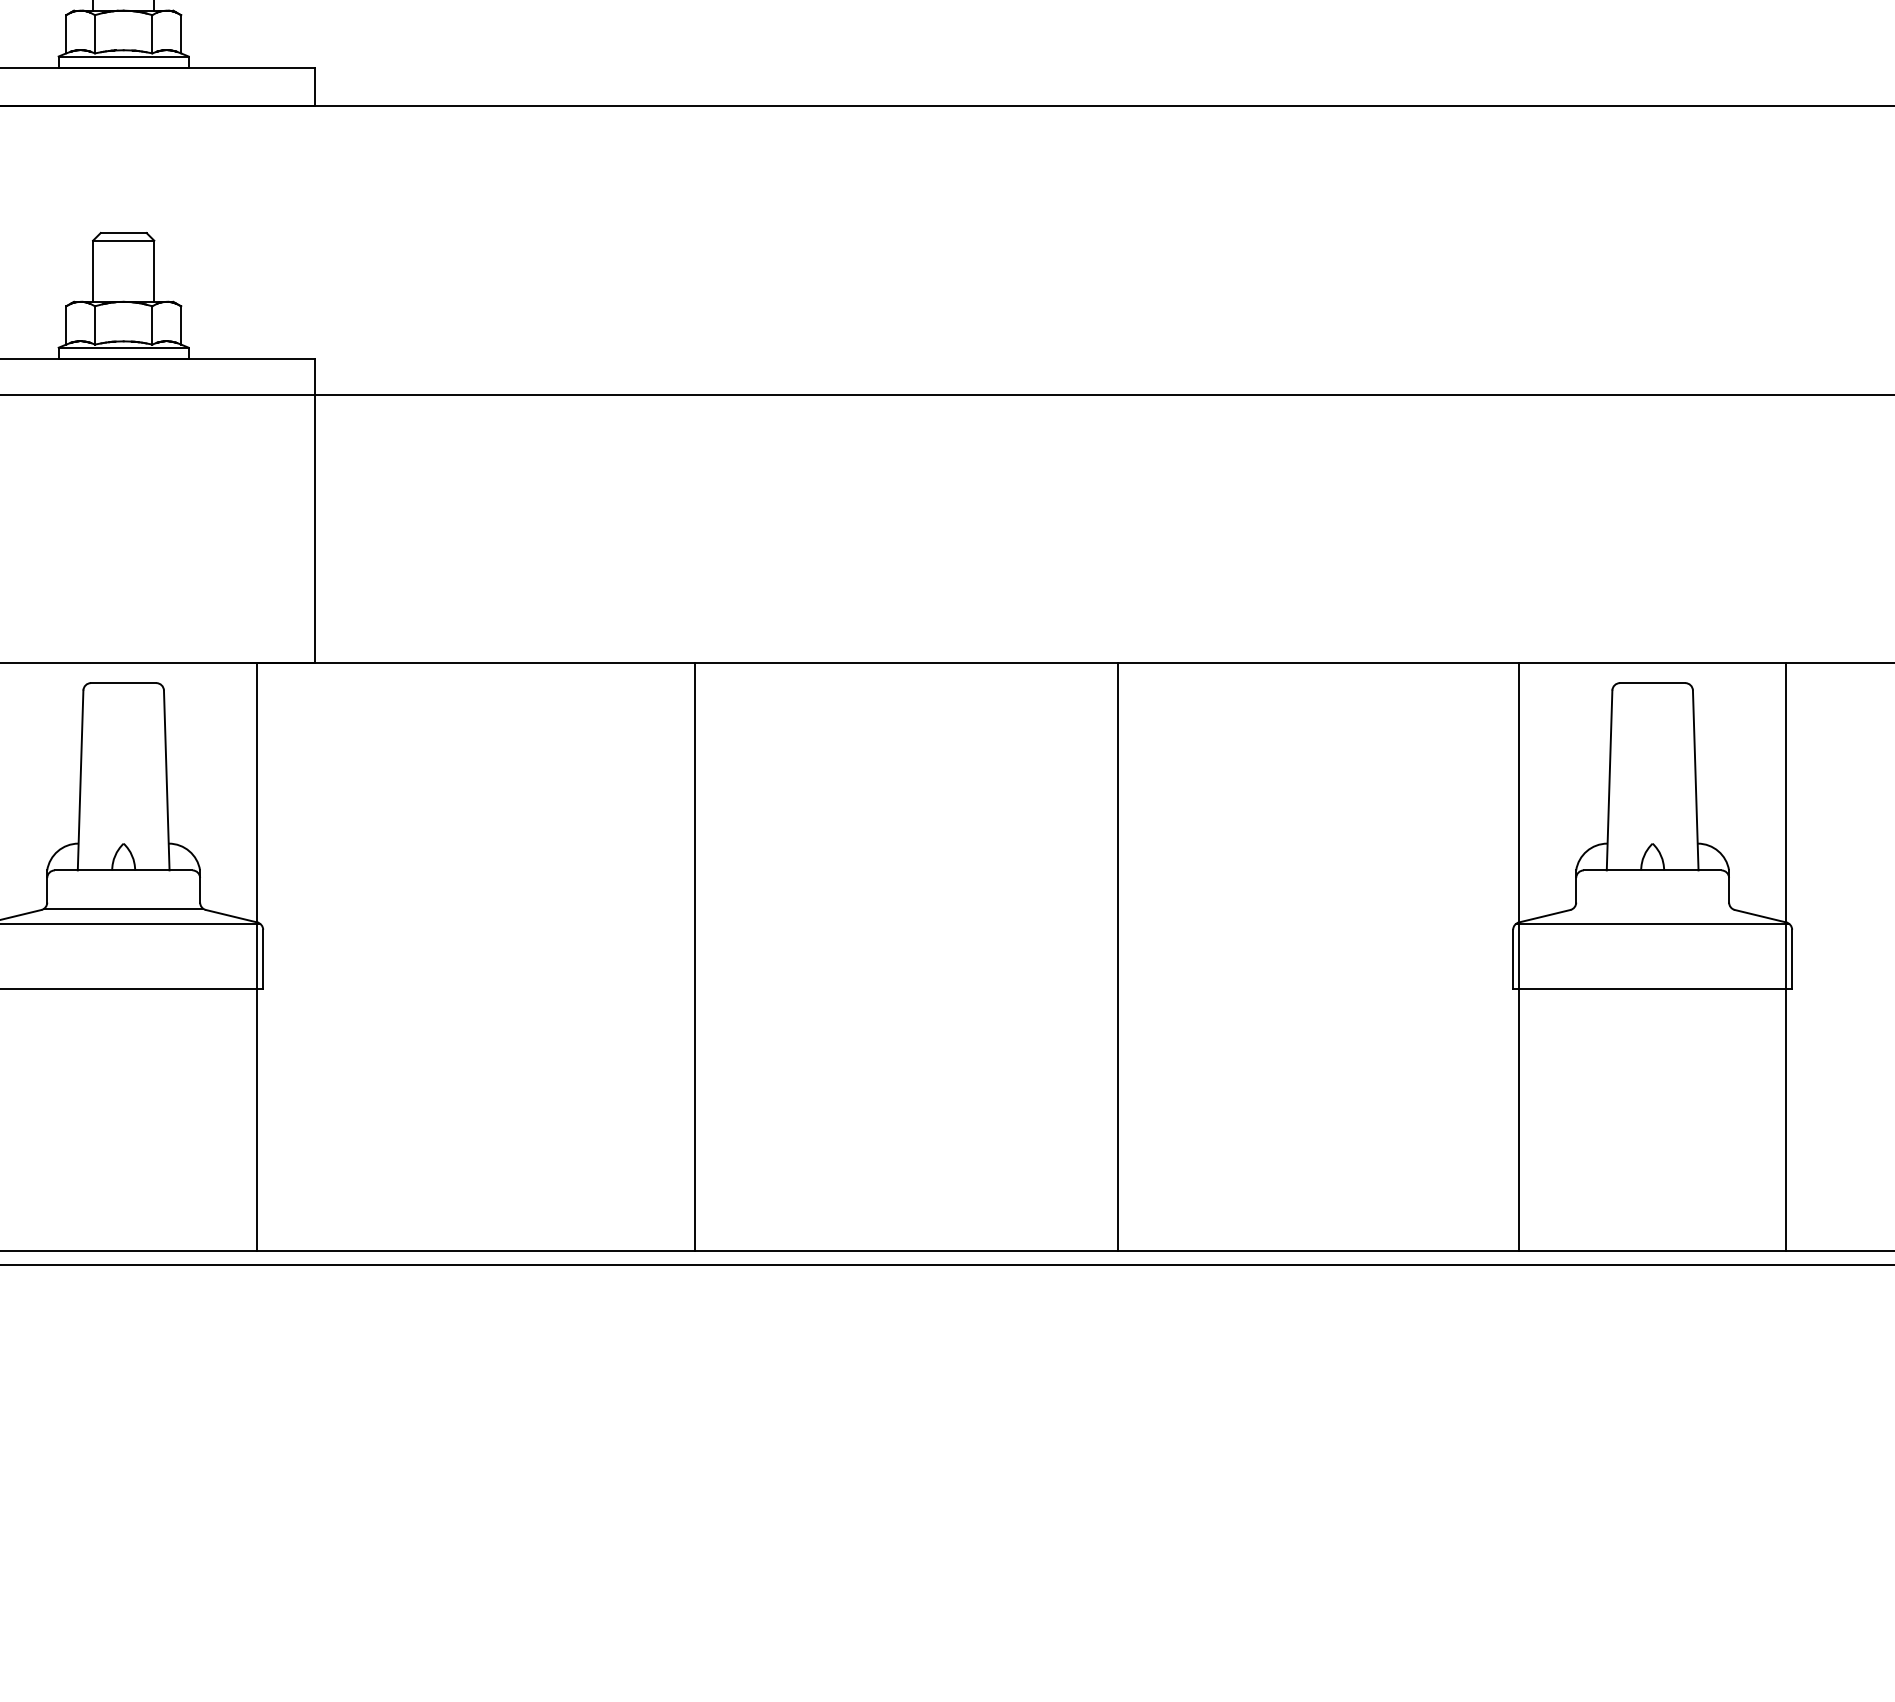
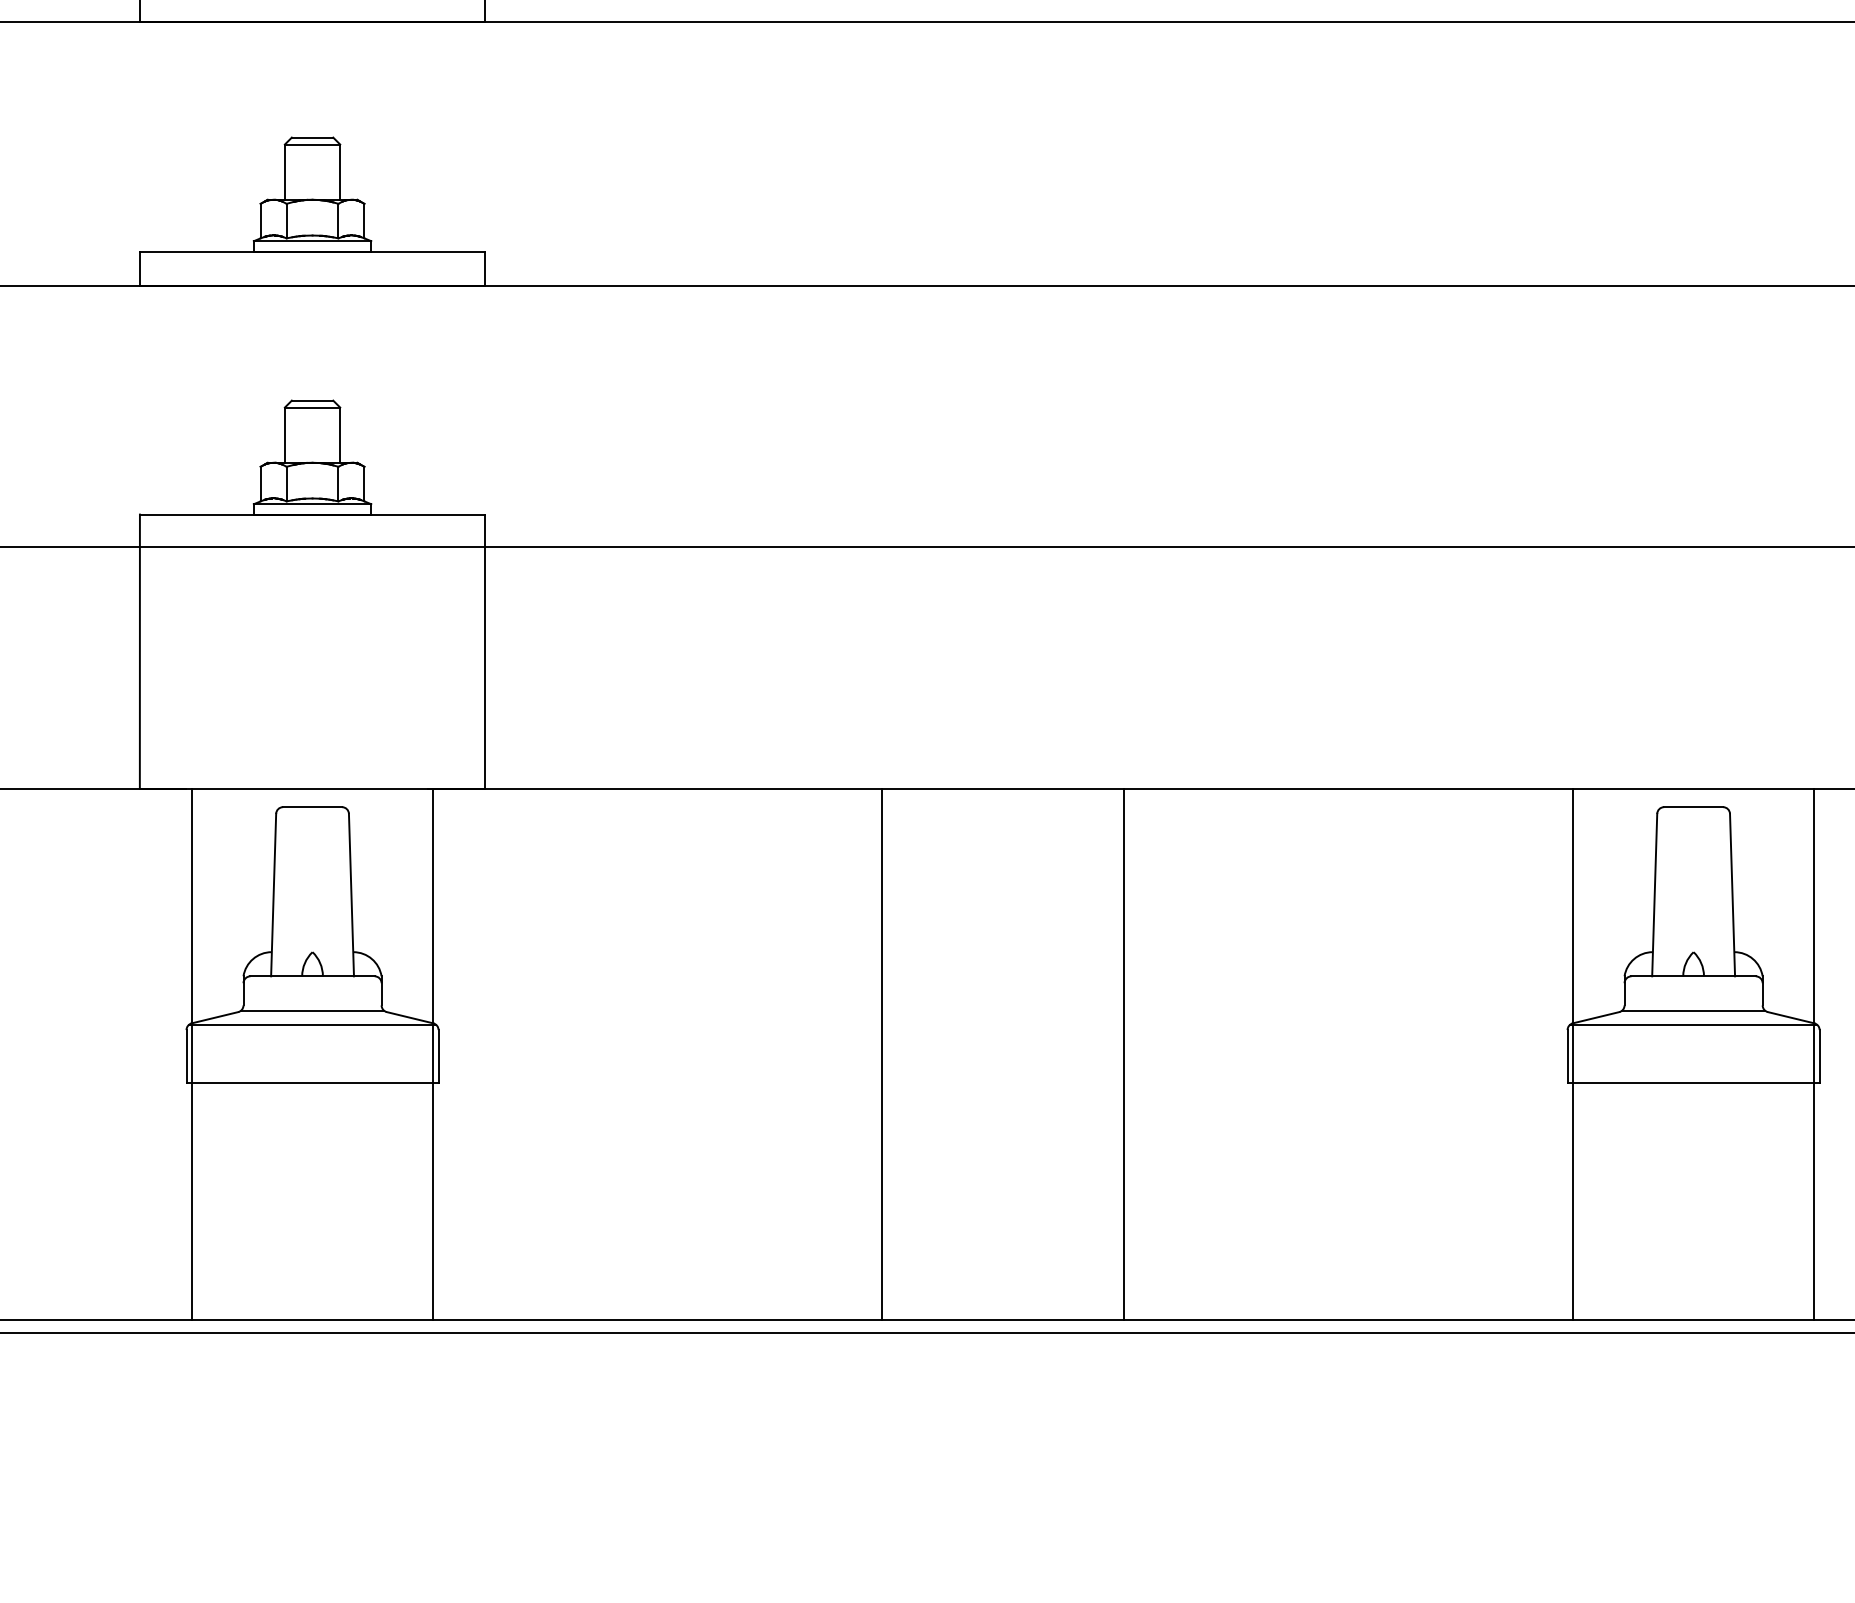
line: (1652, 908) -> (1693, 1010), added
line: (694, 955) -> (882, 1053), moved
line: (1117, 955) -> (1123, 1053), moved

